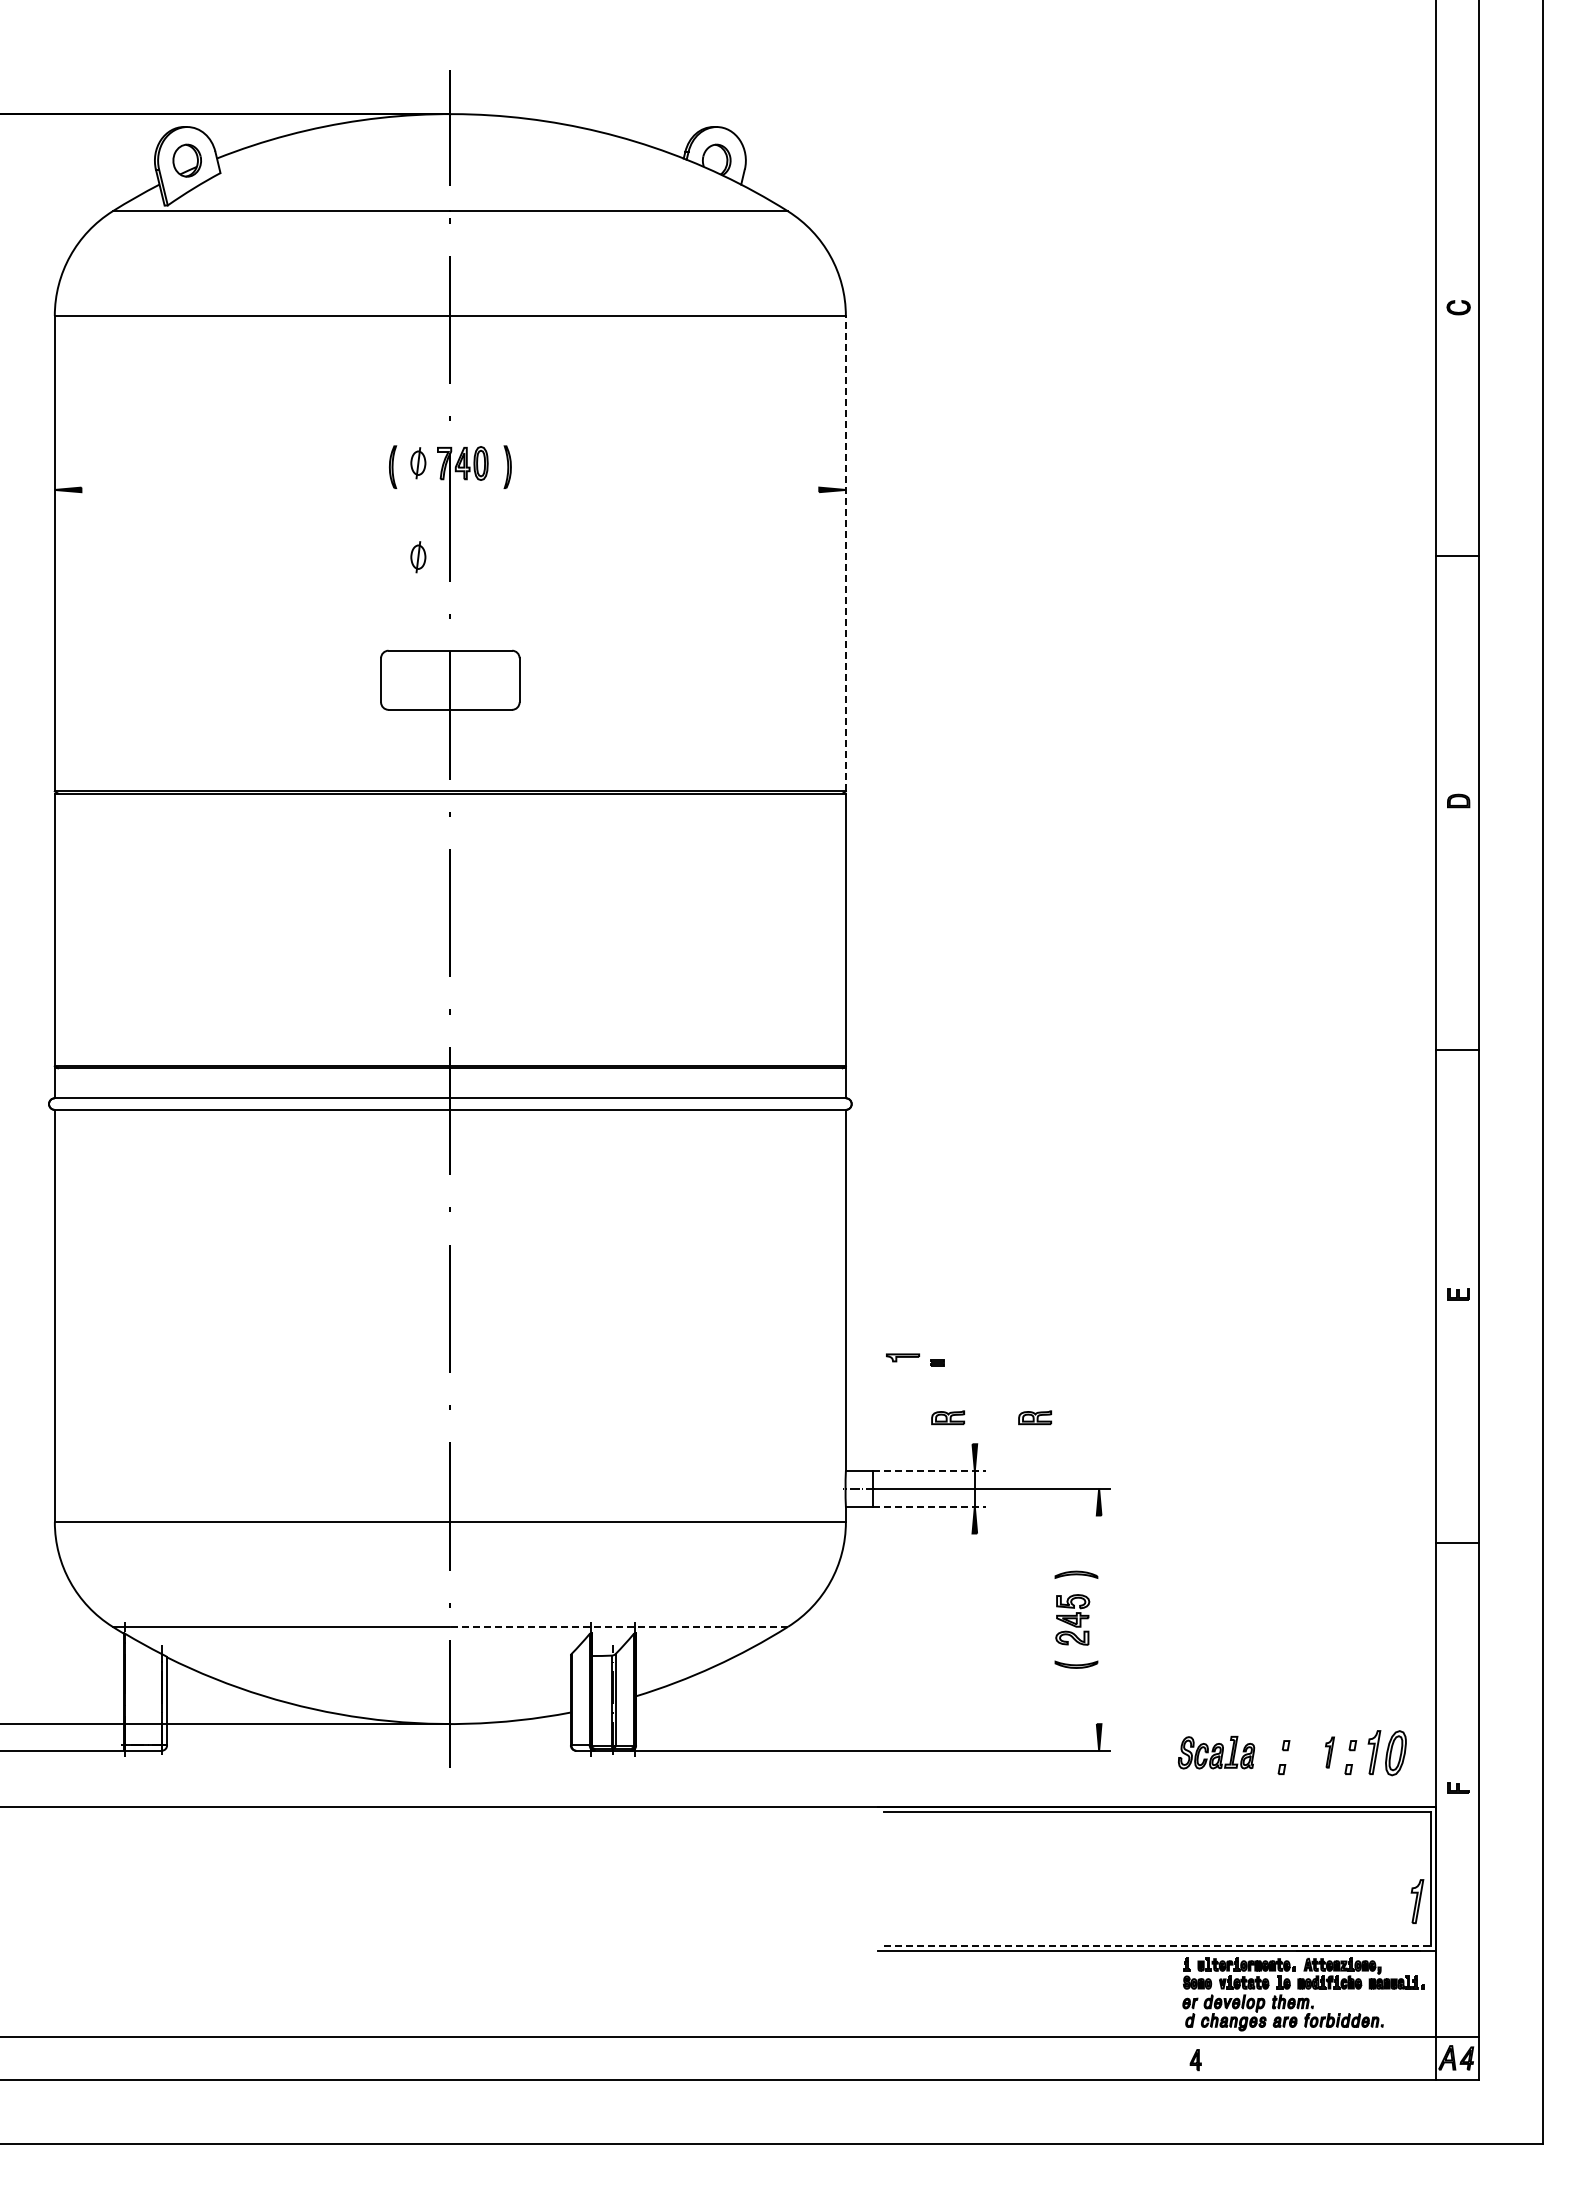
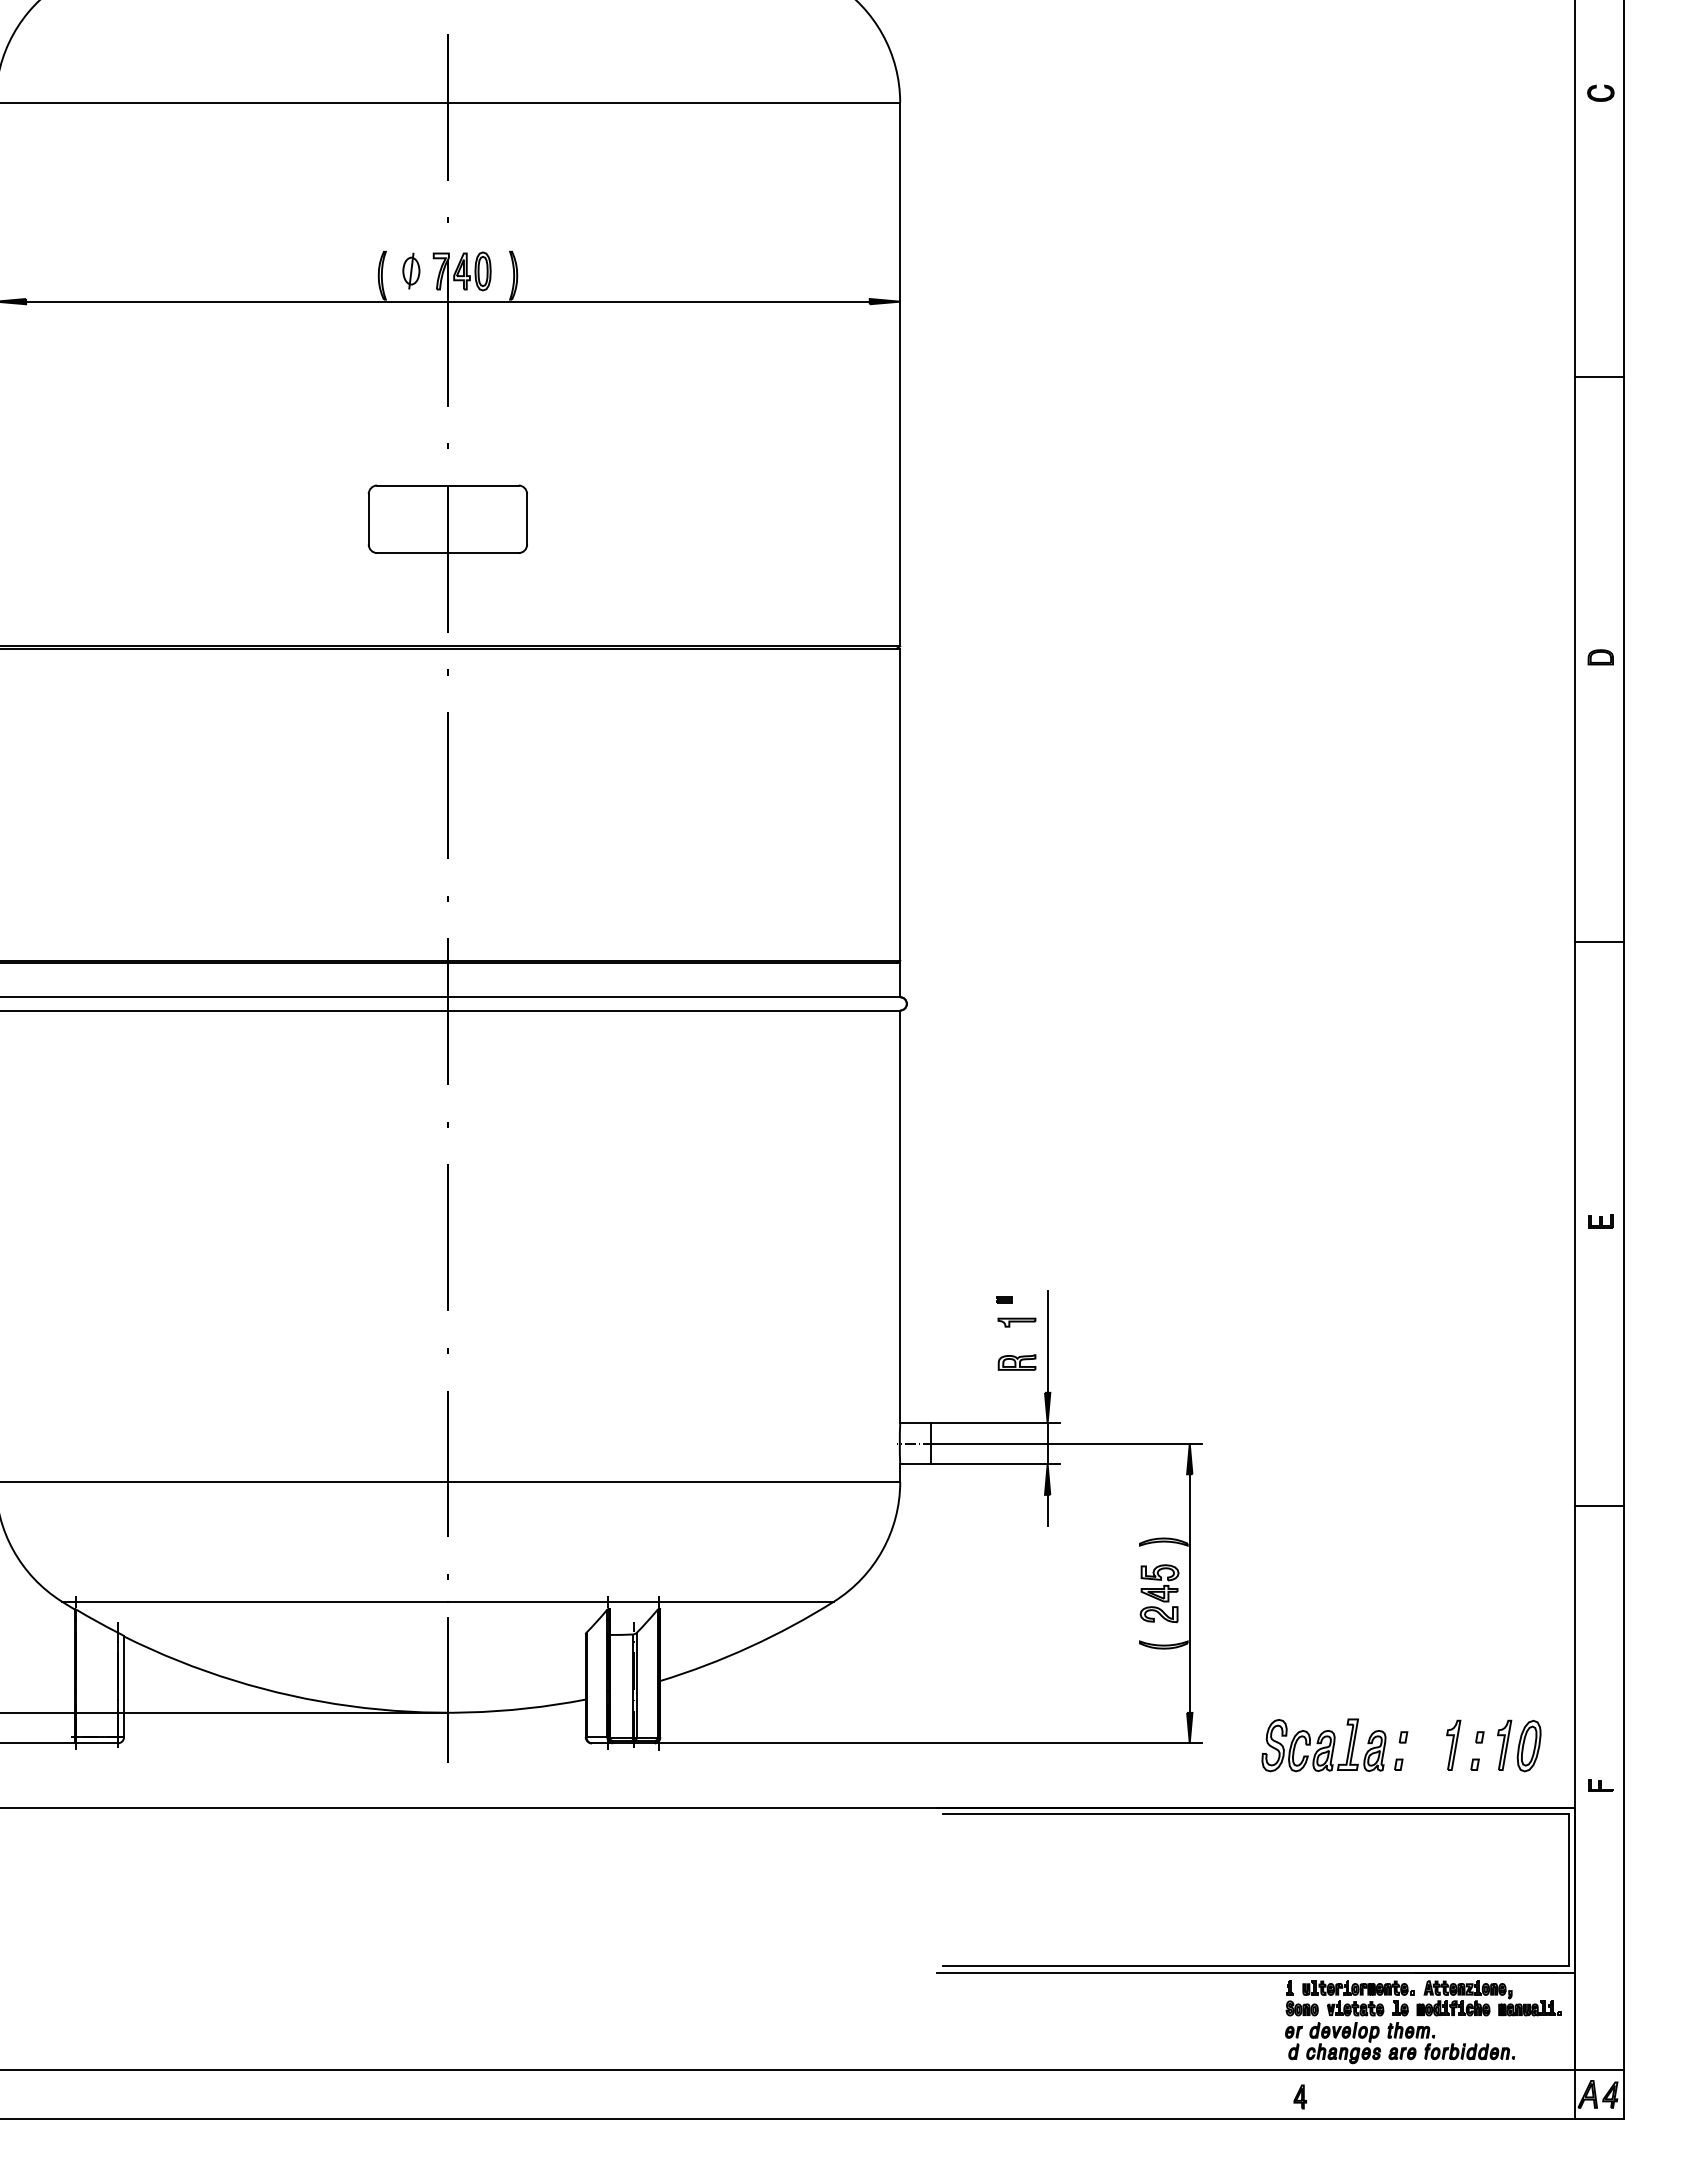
line: (450, 489) -> (448, 301), added
line: (845, 553) -> (899, 374), dashed -> solid
part: (418, 557) -> (411, 378), removed
part: (903, 1357) -> (1017, 1322), moved
line: (974, 1399) -> (1047, 1341), added
part: (1035, 1417) -> (1117, 1362), removed
line: (929, 1470) -> (995, 1422), dashed -> solid
line: (929, 1506) -> (995, 1464), dashed -> solid
line: (974, 1546) -> (1047, 1509), added
line: (1099, 1619) -> (1190, 1593), added
line: (619, 1626) -> (641, 1601), dashed -> solid
part: (1216, 1752) -> (1323, 1745), size x1.43
part: (1329, 1752) -> (1453, 1745), size x1.43
part: (1417, 1901) -> (1553, 1915), removed
line: (1157, 1945) -> (1256, 1965), dashed -> solid

